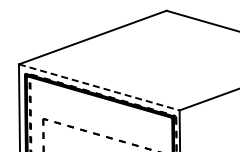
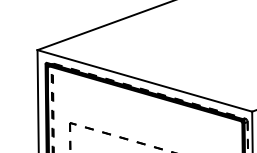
line: (99, 87) -> (145, 81), dashed -> solid

